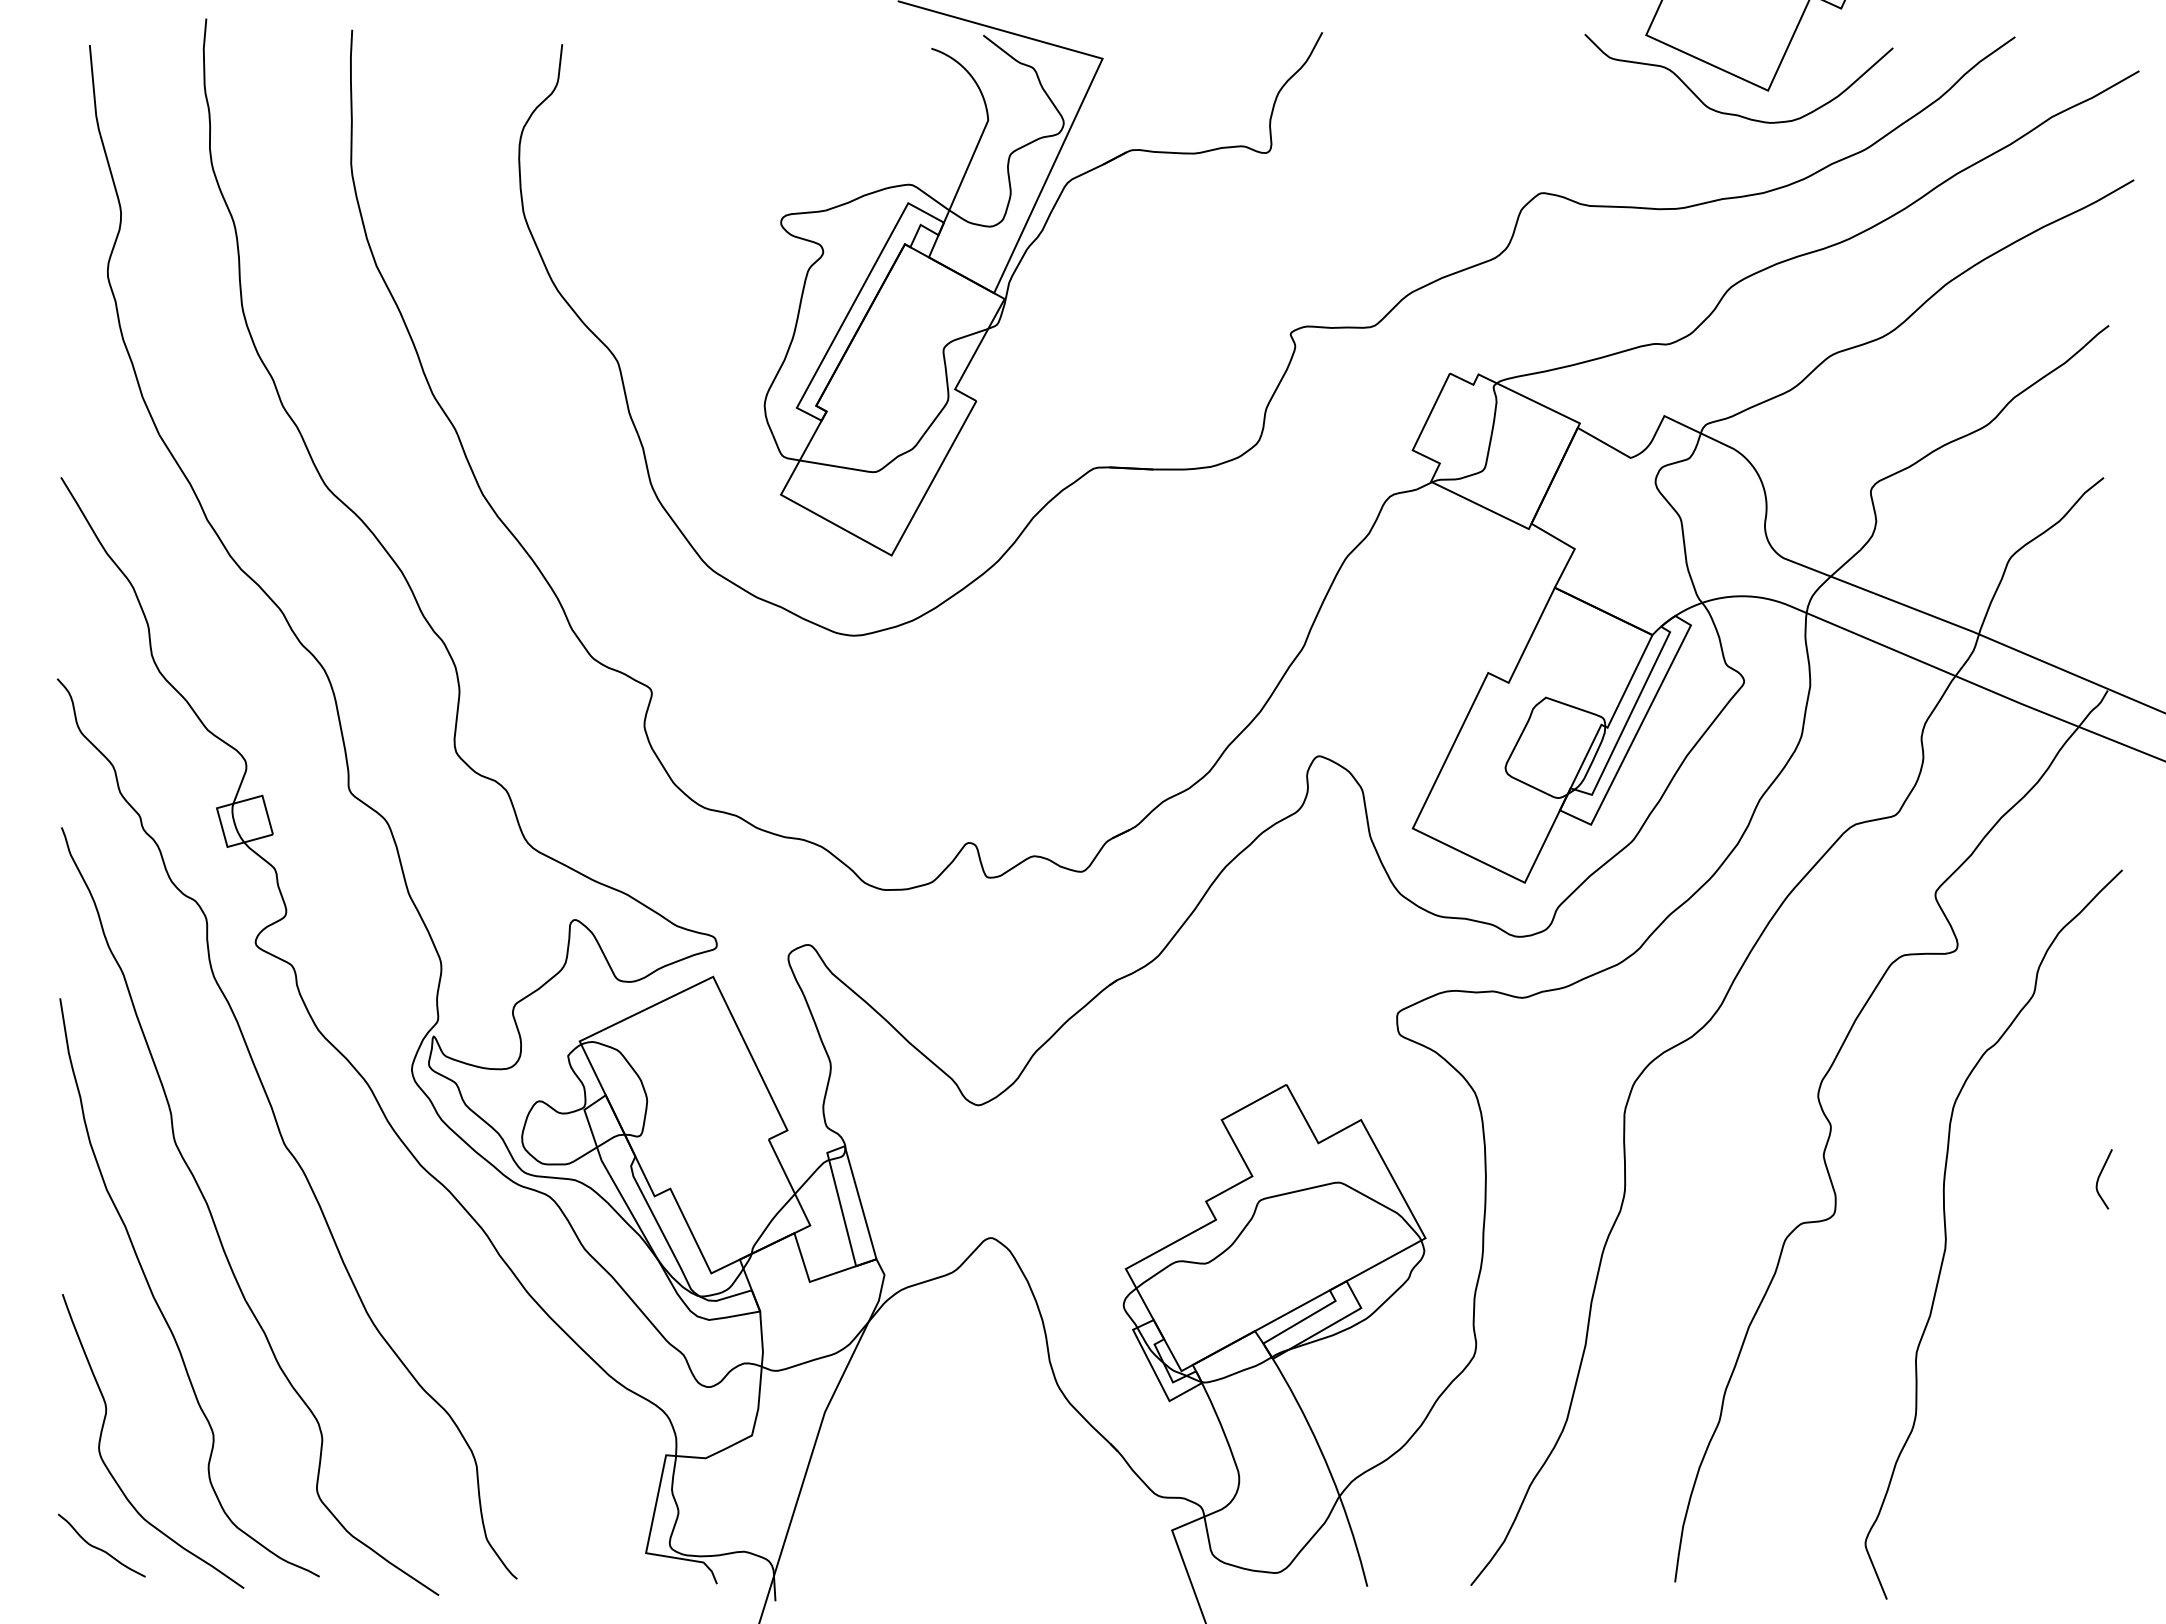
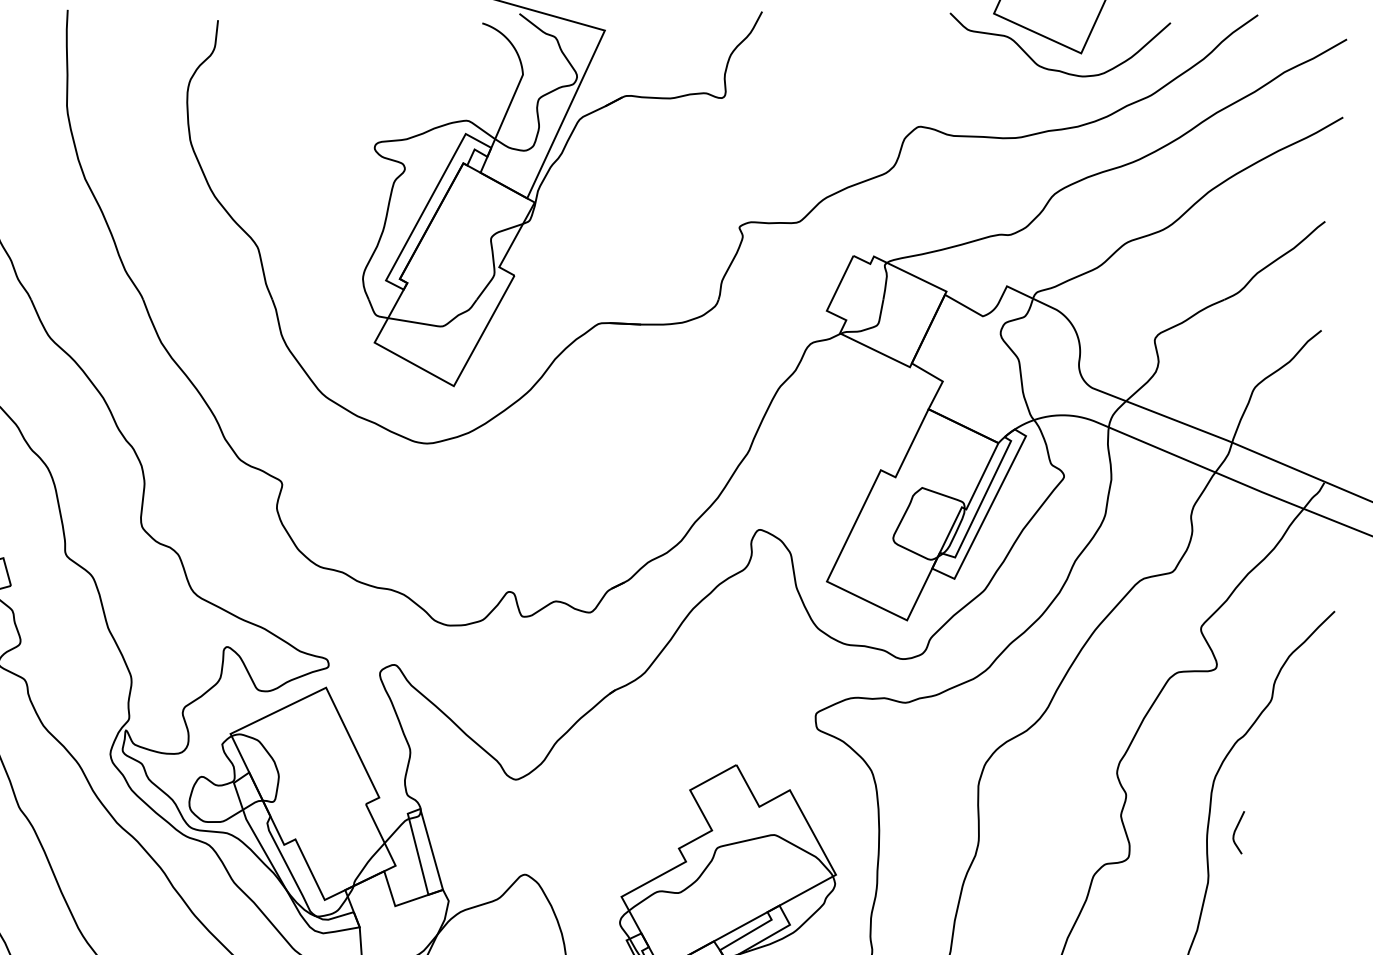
curve: (2099, 1178) -> (1235, 832), moved

